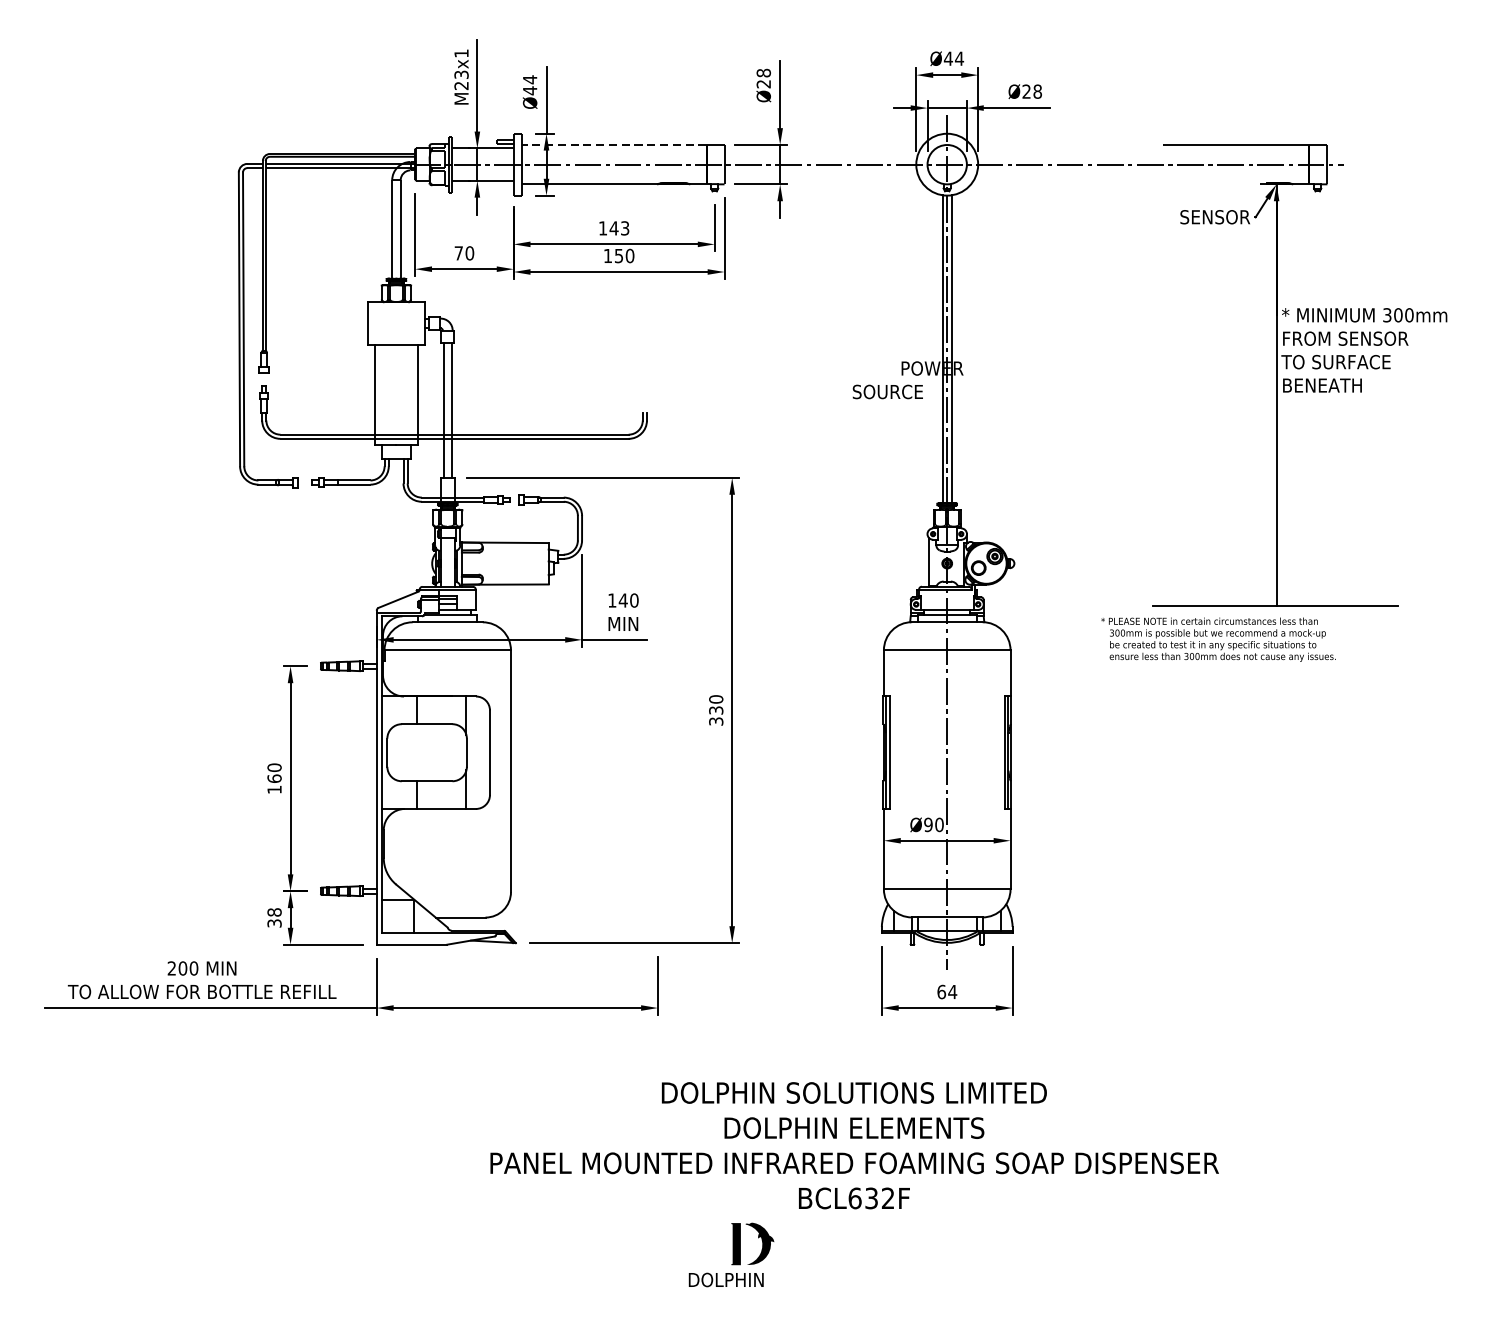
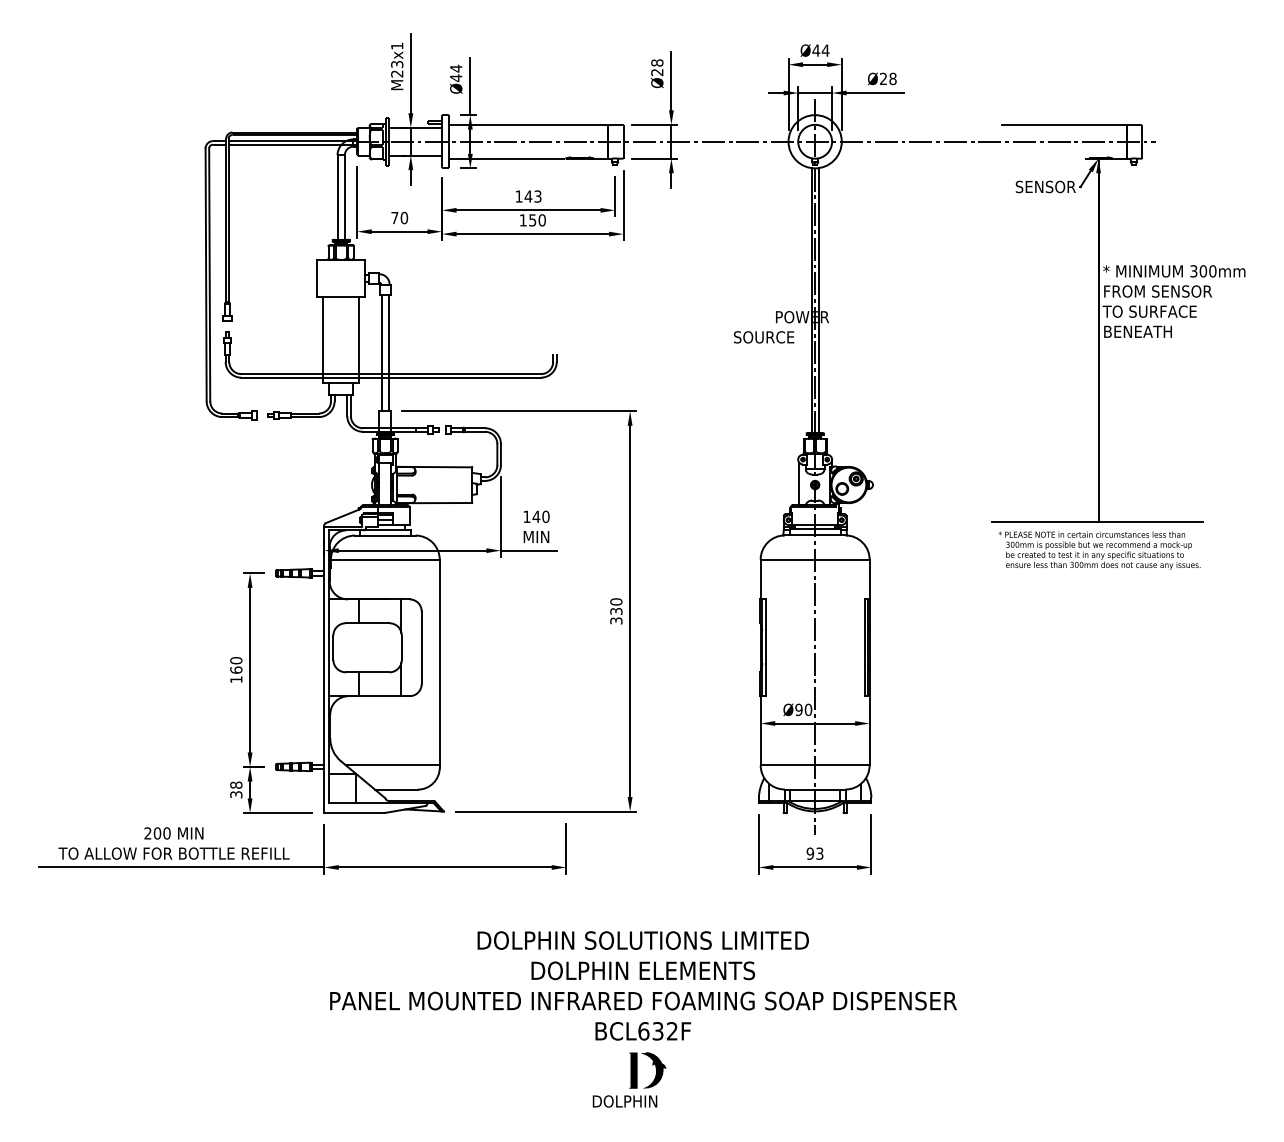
line: (614, 144) -> (528, 124), dashed -> solid
text: (1218, 639) -> (1099, 550), moved
line: (456, 889) -> (392, 765), added
text: (946, 991) -> (814, 853), 64 -> 93
text: (854, 1145) -> (643, 985), moved

